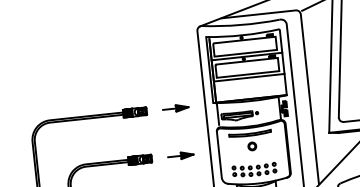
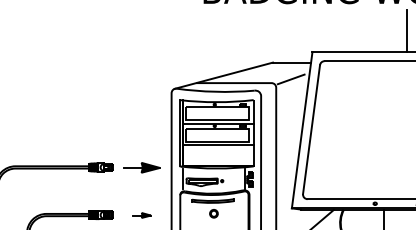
part: (175, 108) -> (141, 167), size x1.4
part: (180, 155) -> (141, 215), size x0.7

